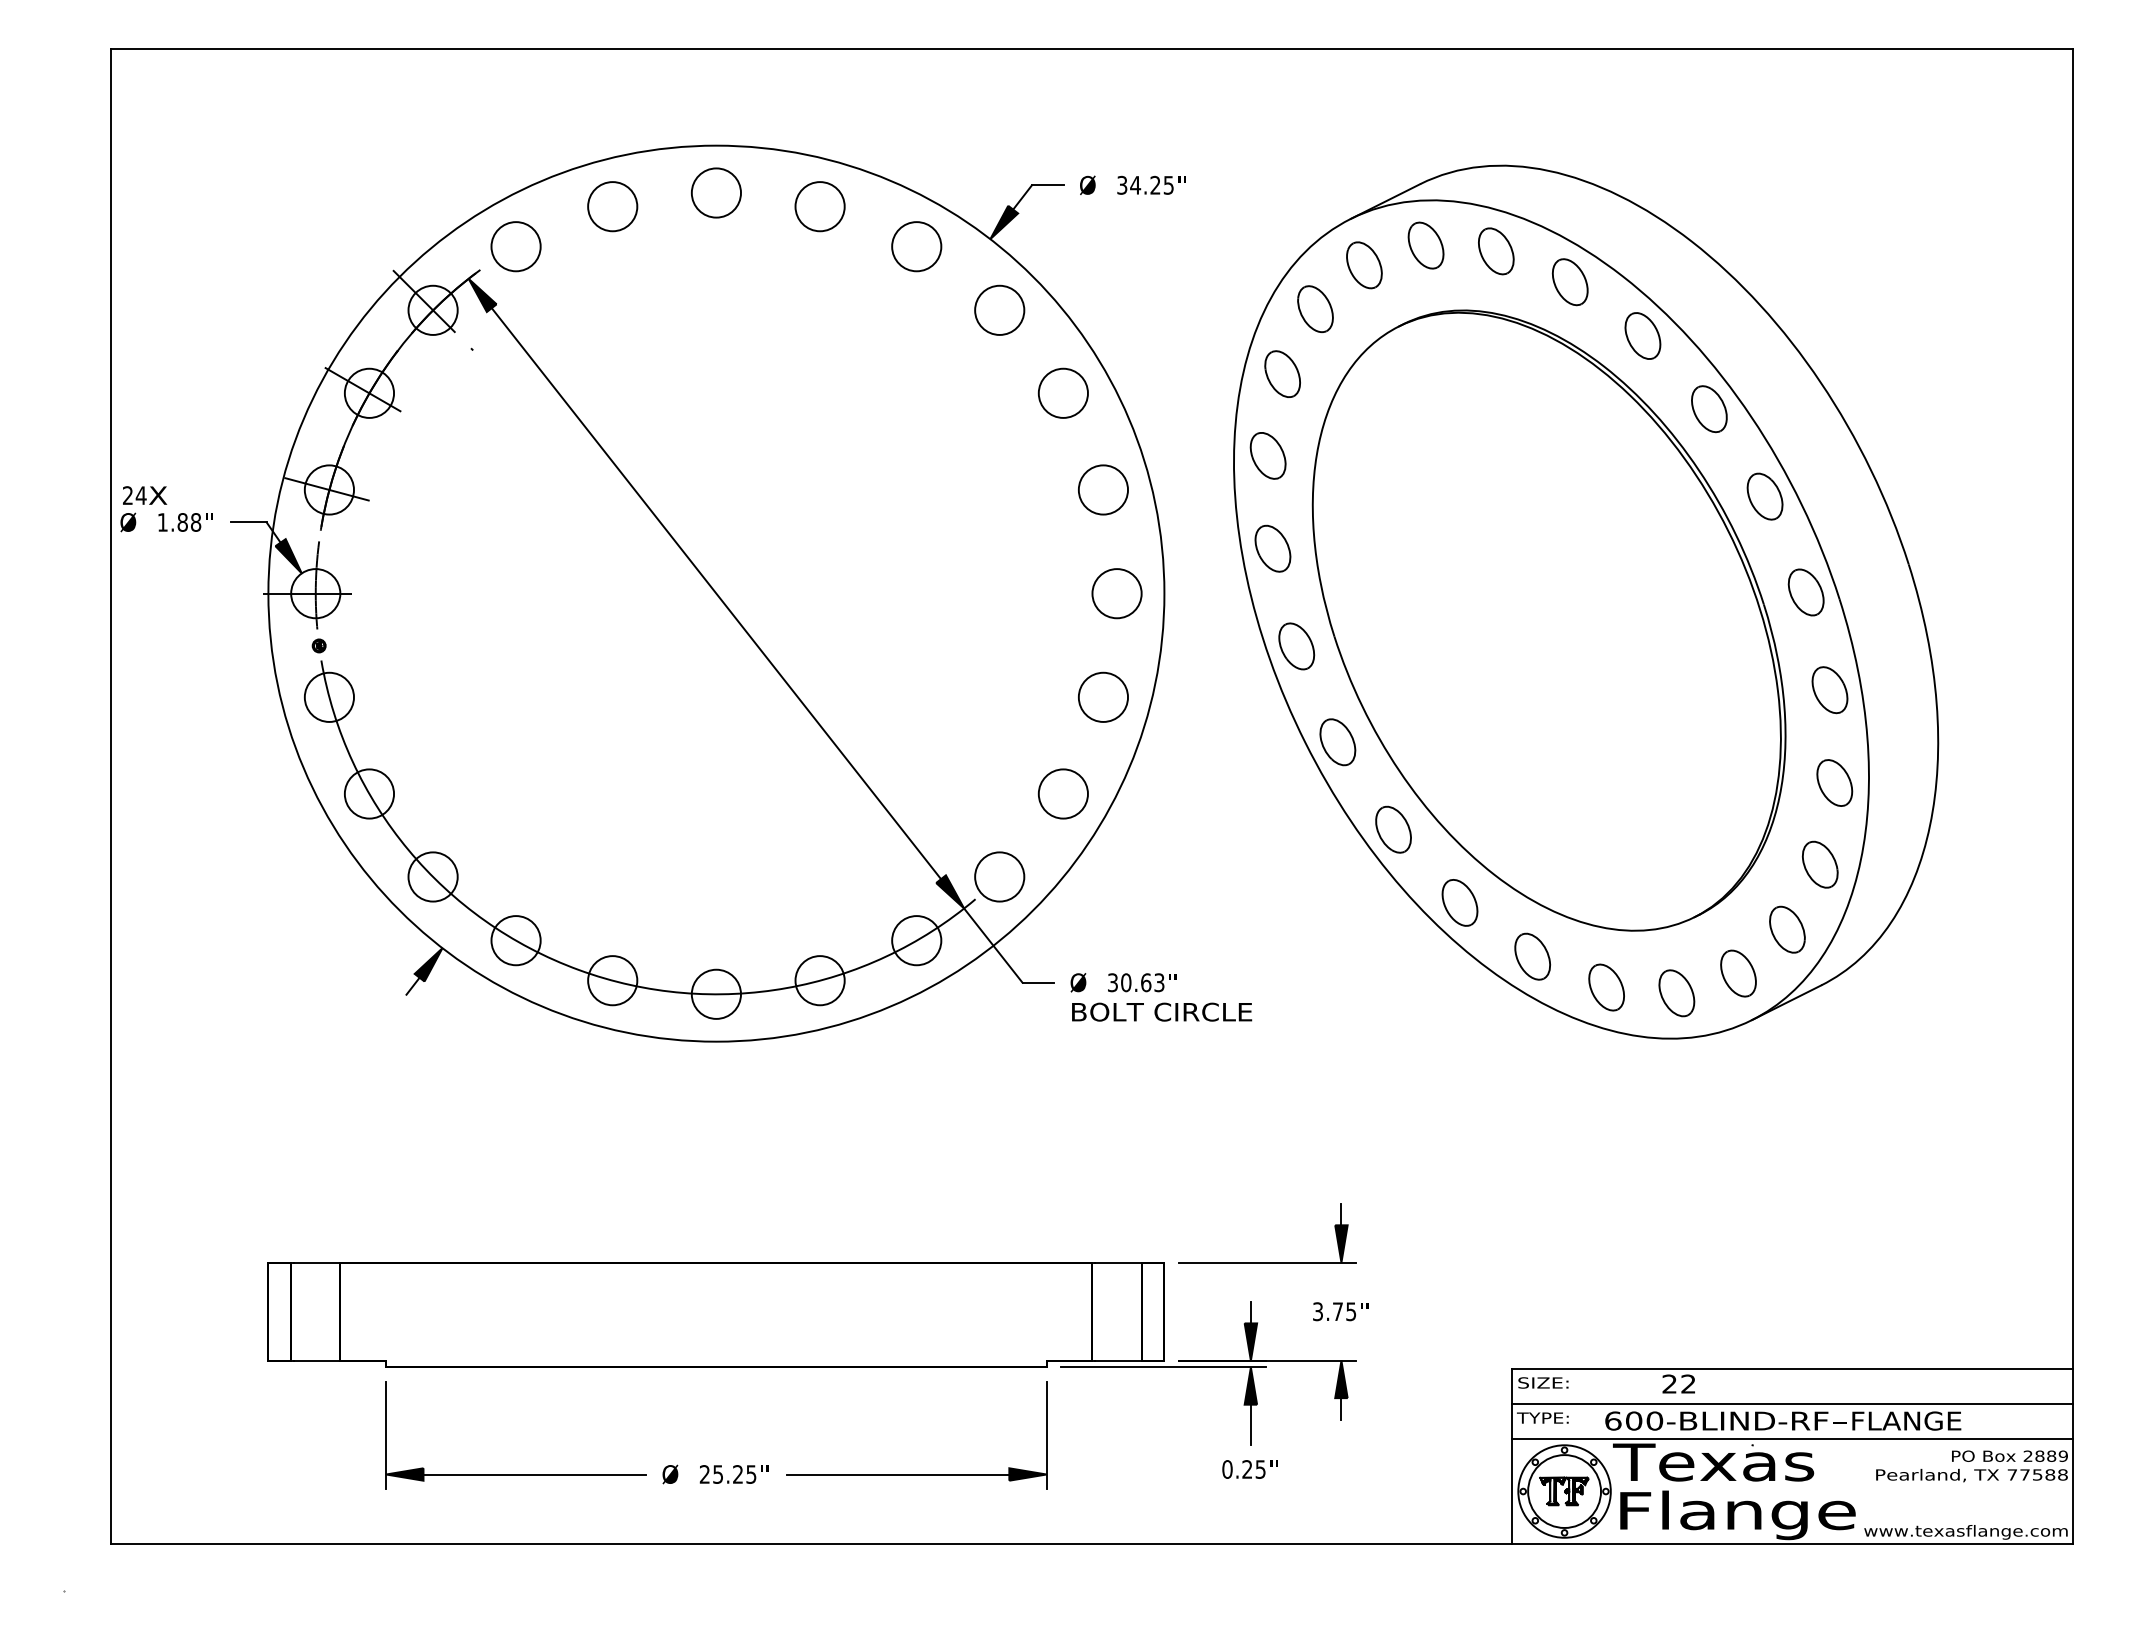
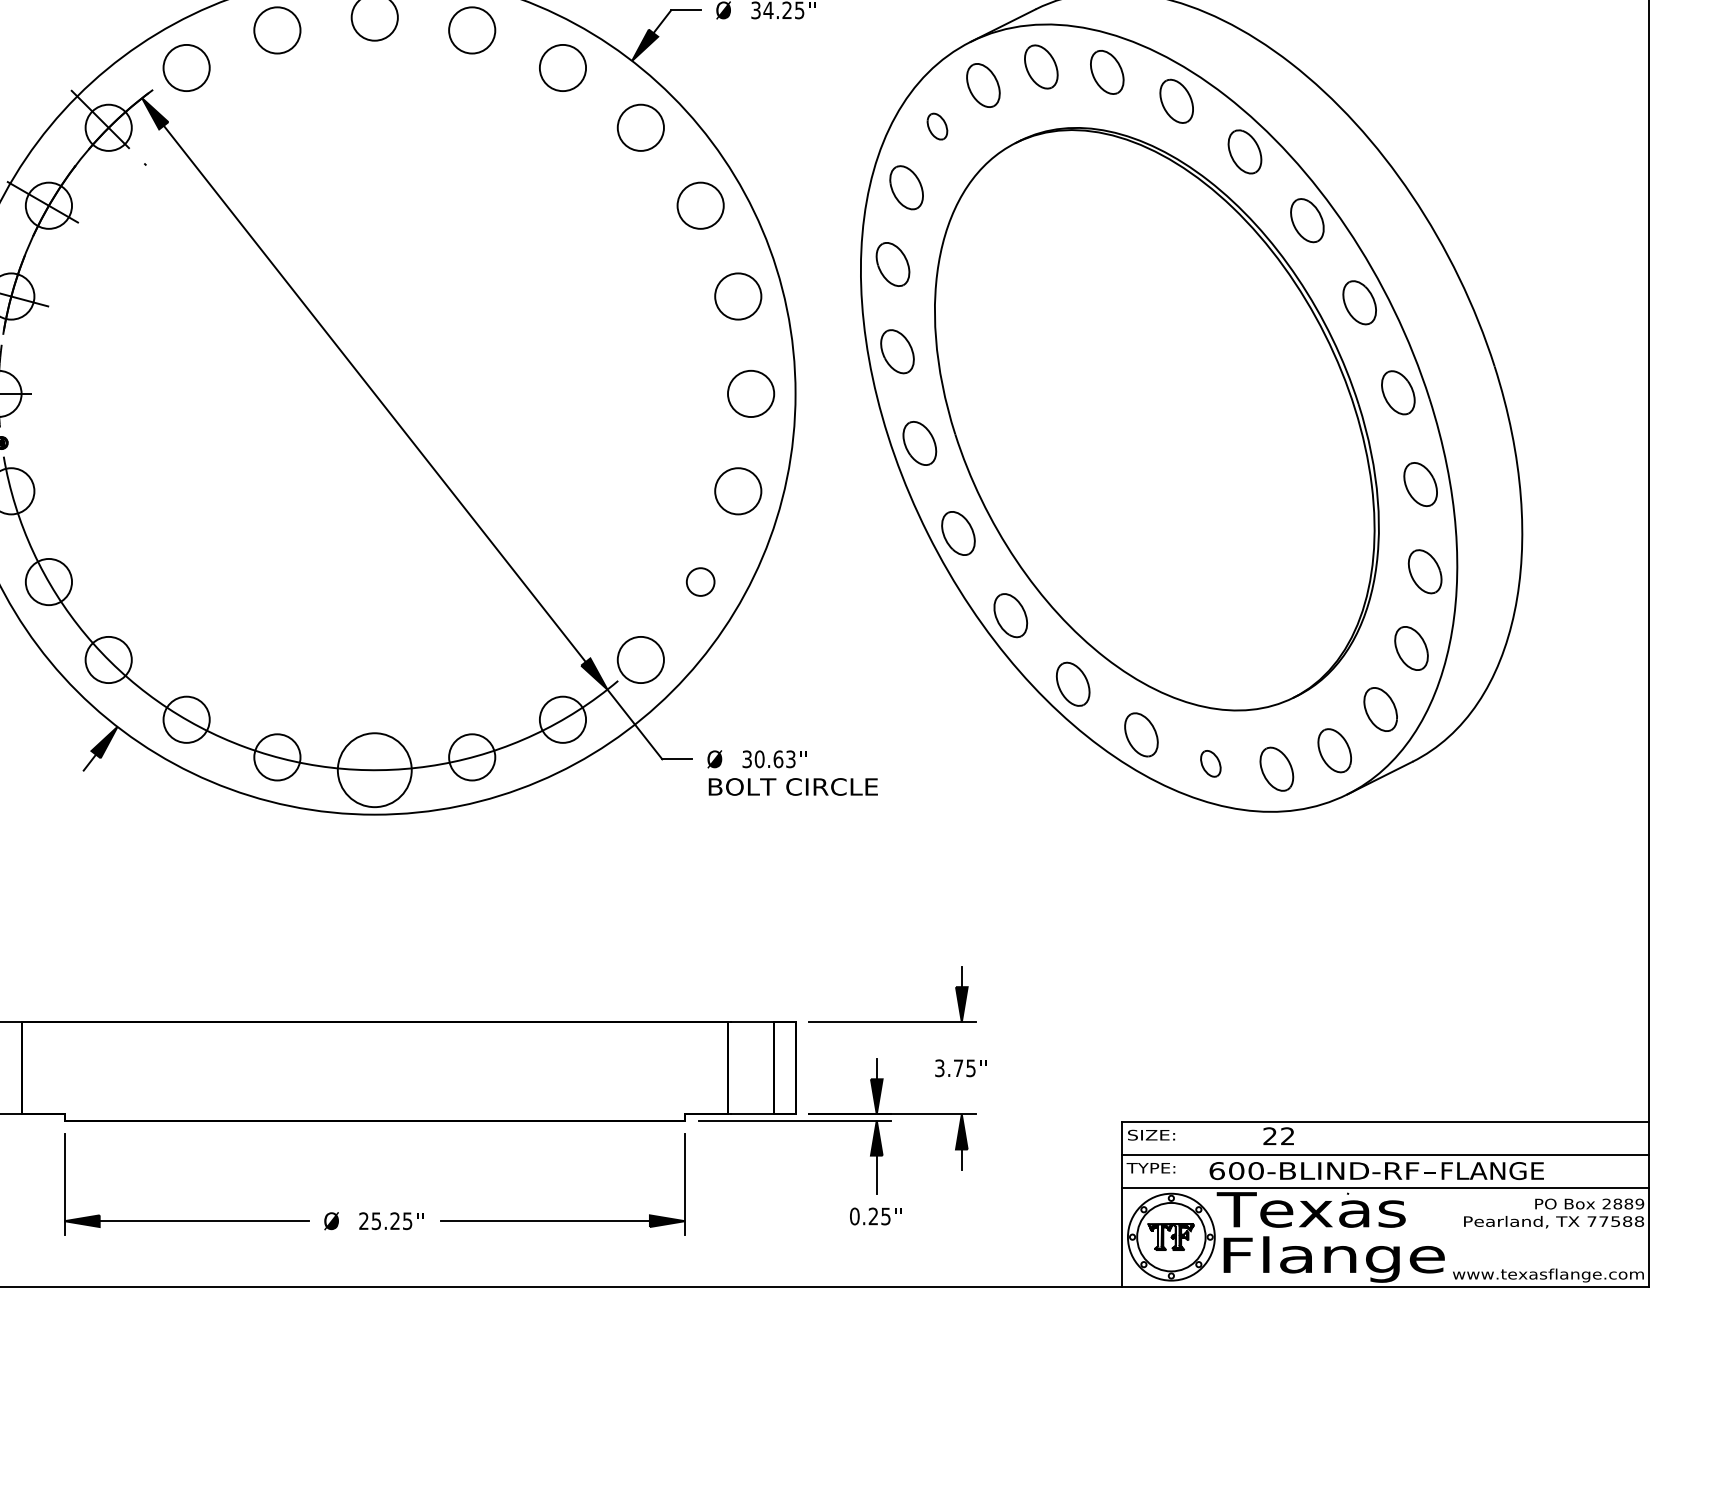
part: (1315, 308) -> (937, 126), size x0.6
circle: (1062, 793) -> (699, 581), size x0.6
part: (1606, 987) -> (1210, 763), size x0.6
circle: (716, 993) -> (374, 769), size x1.6

